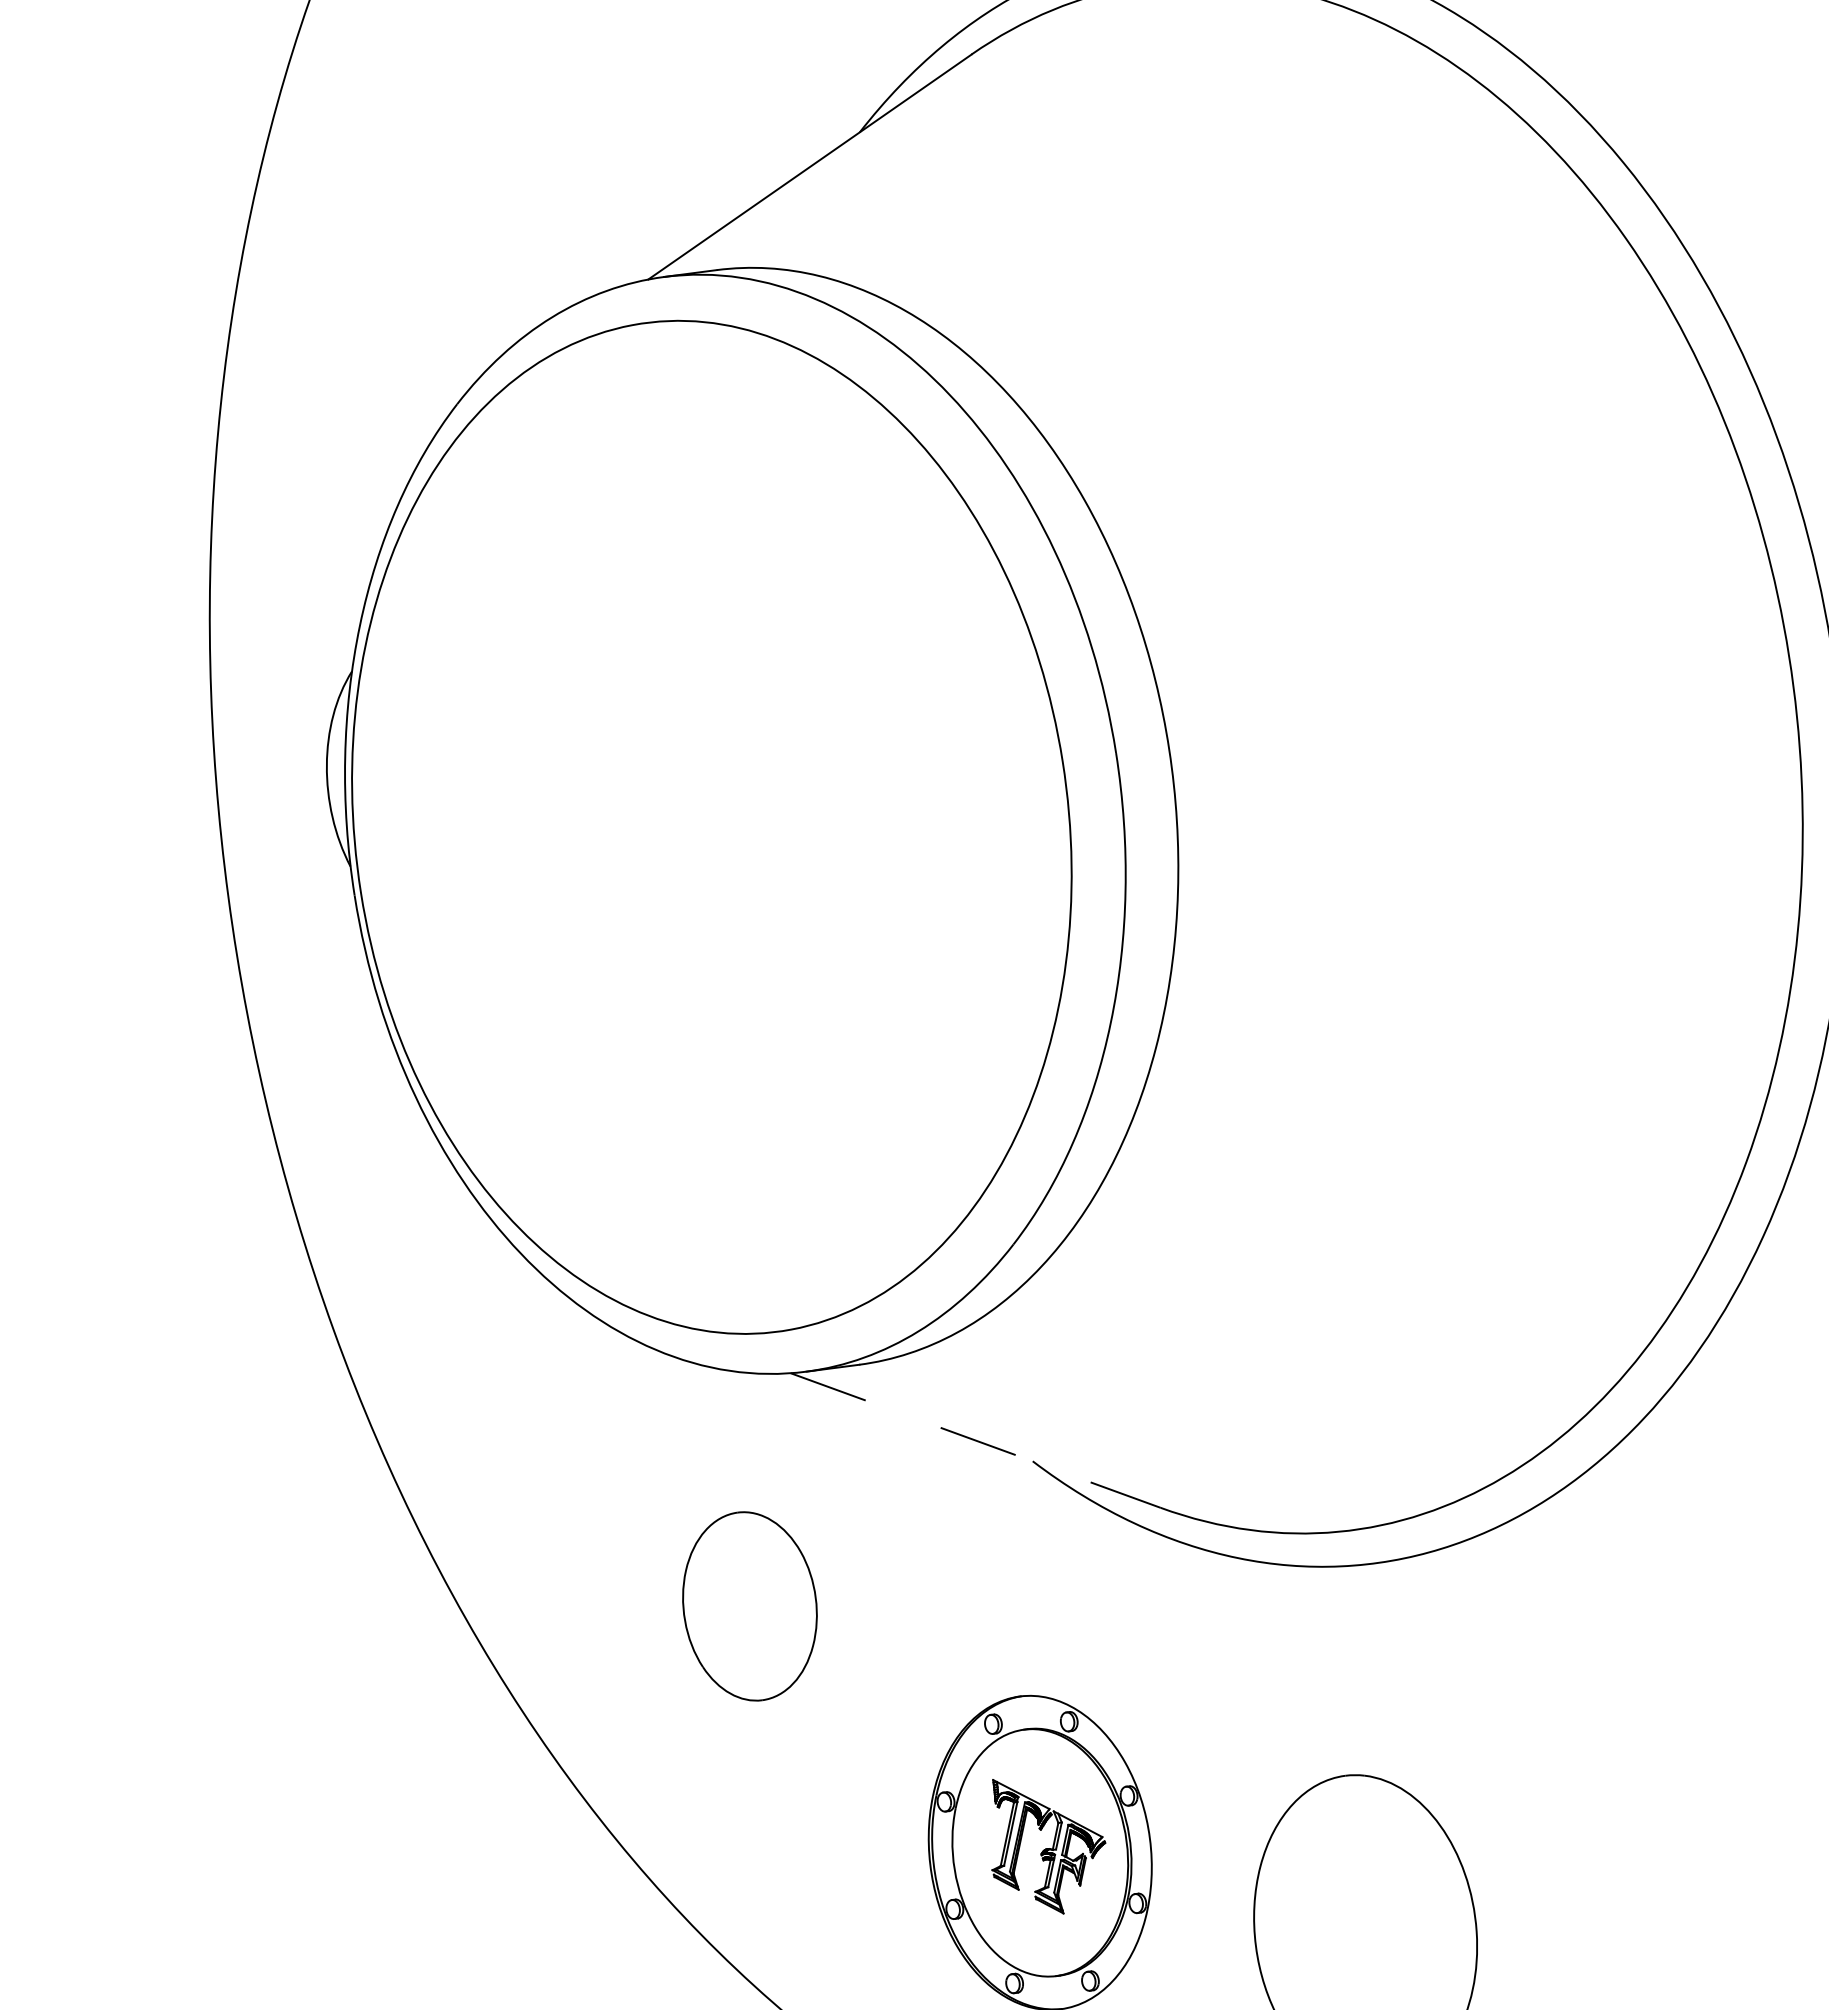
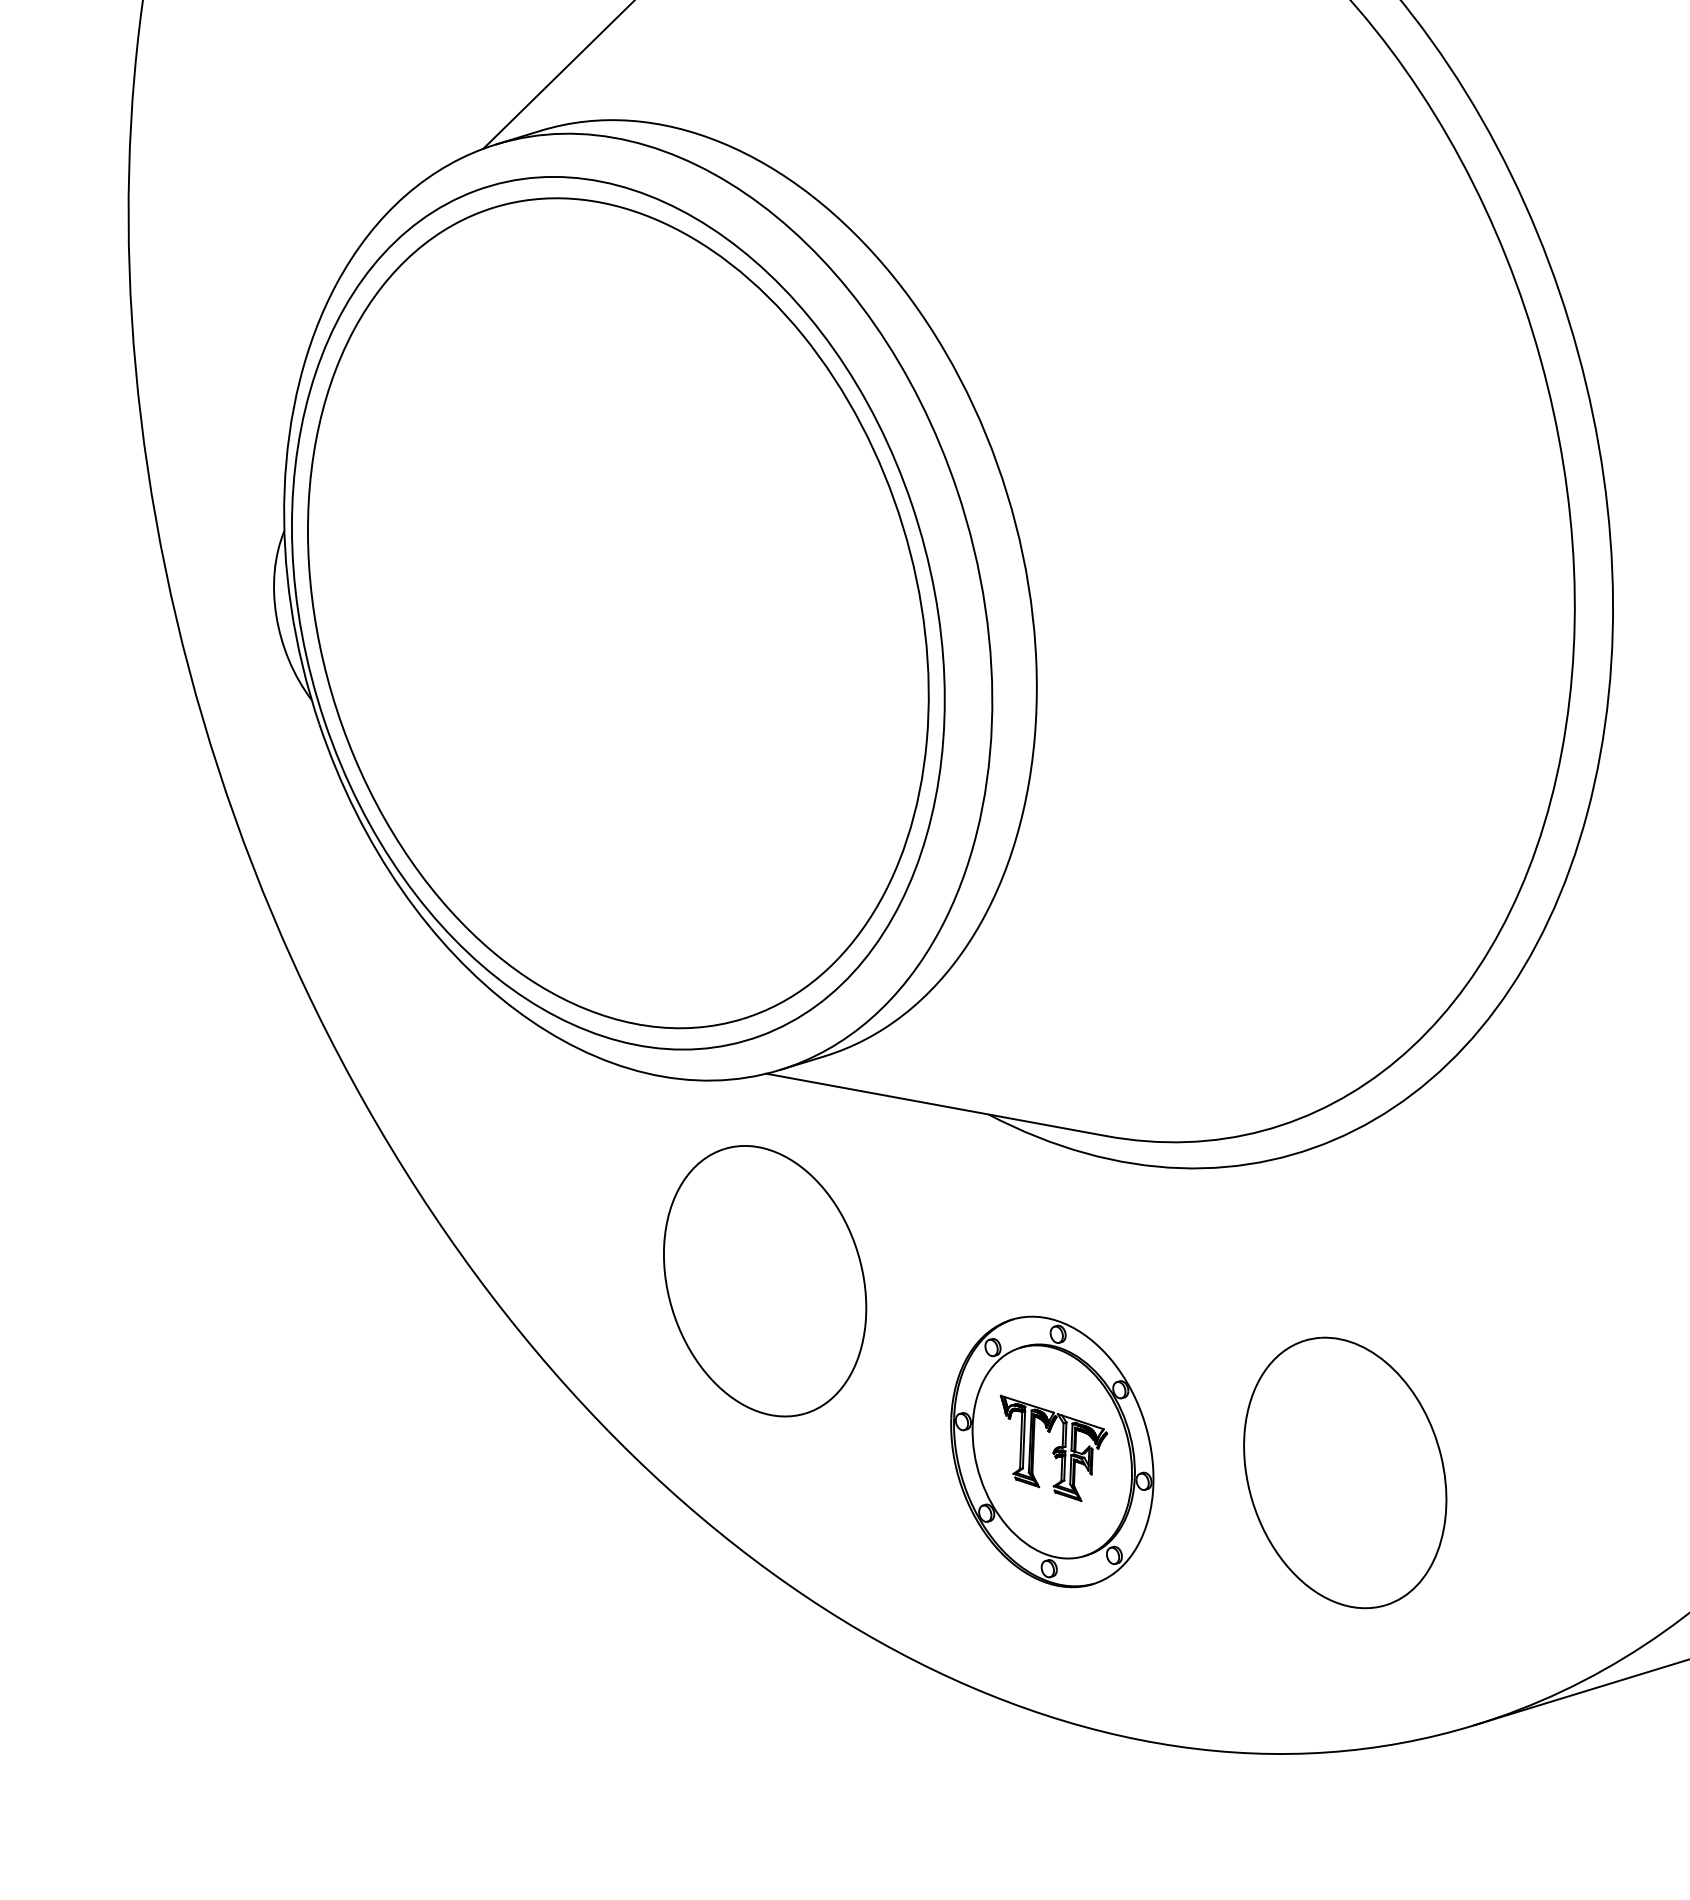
part: (711, 827) -> (618, 613), added
line: (976, 1440) -> (936, 1104), dashed -> solid
part: (750, 1606) -> (765, 1281), size x1.67

